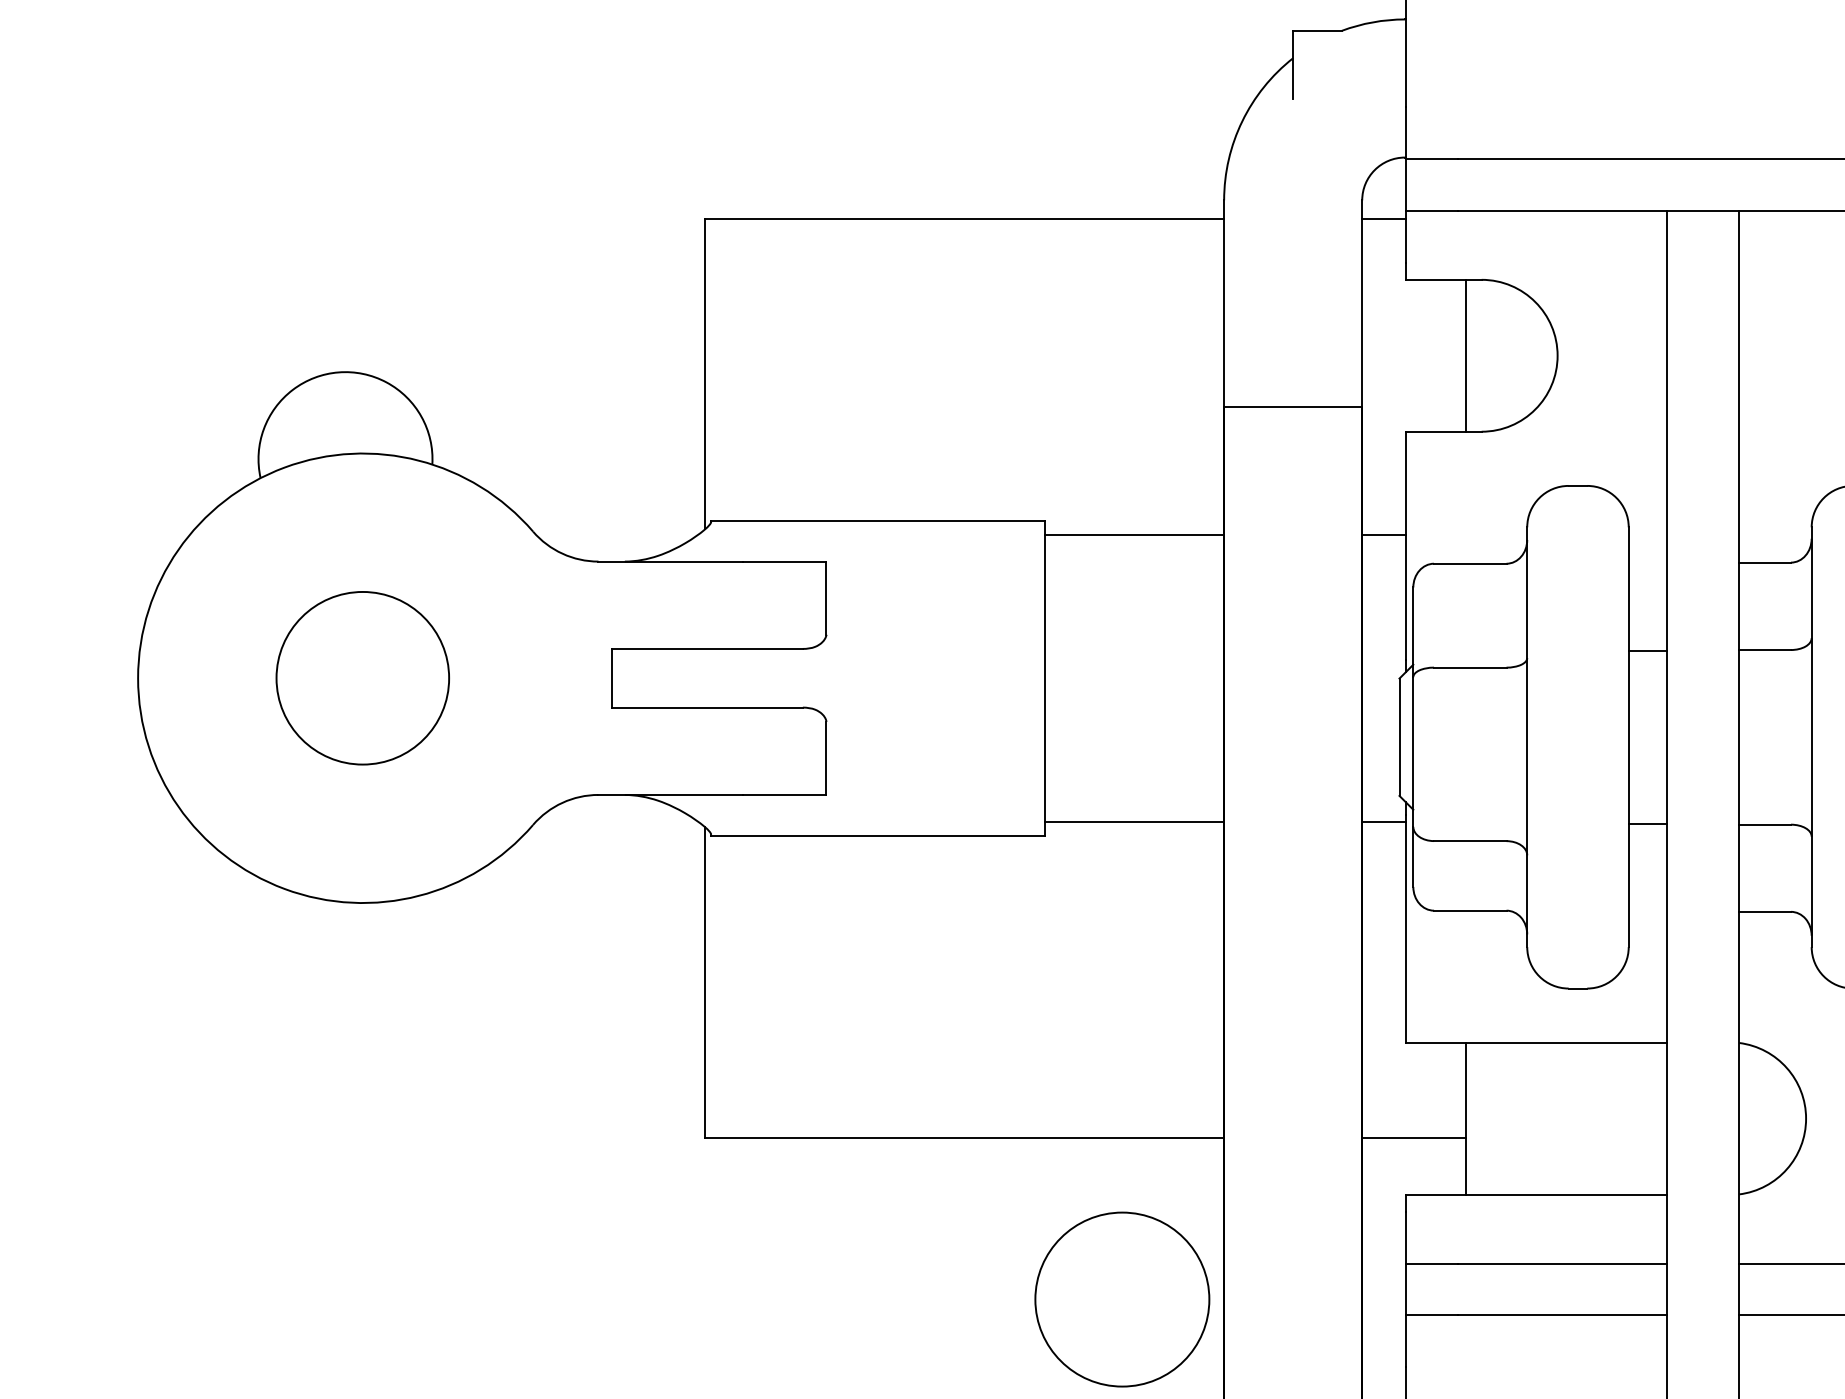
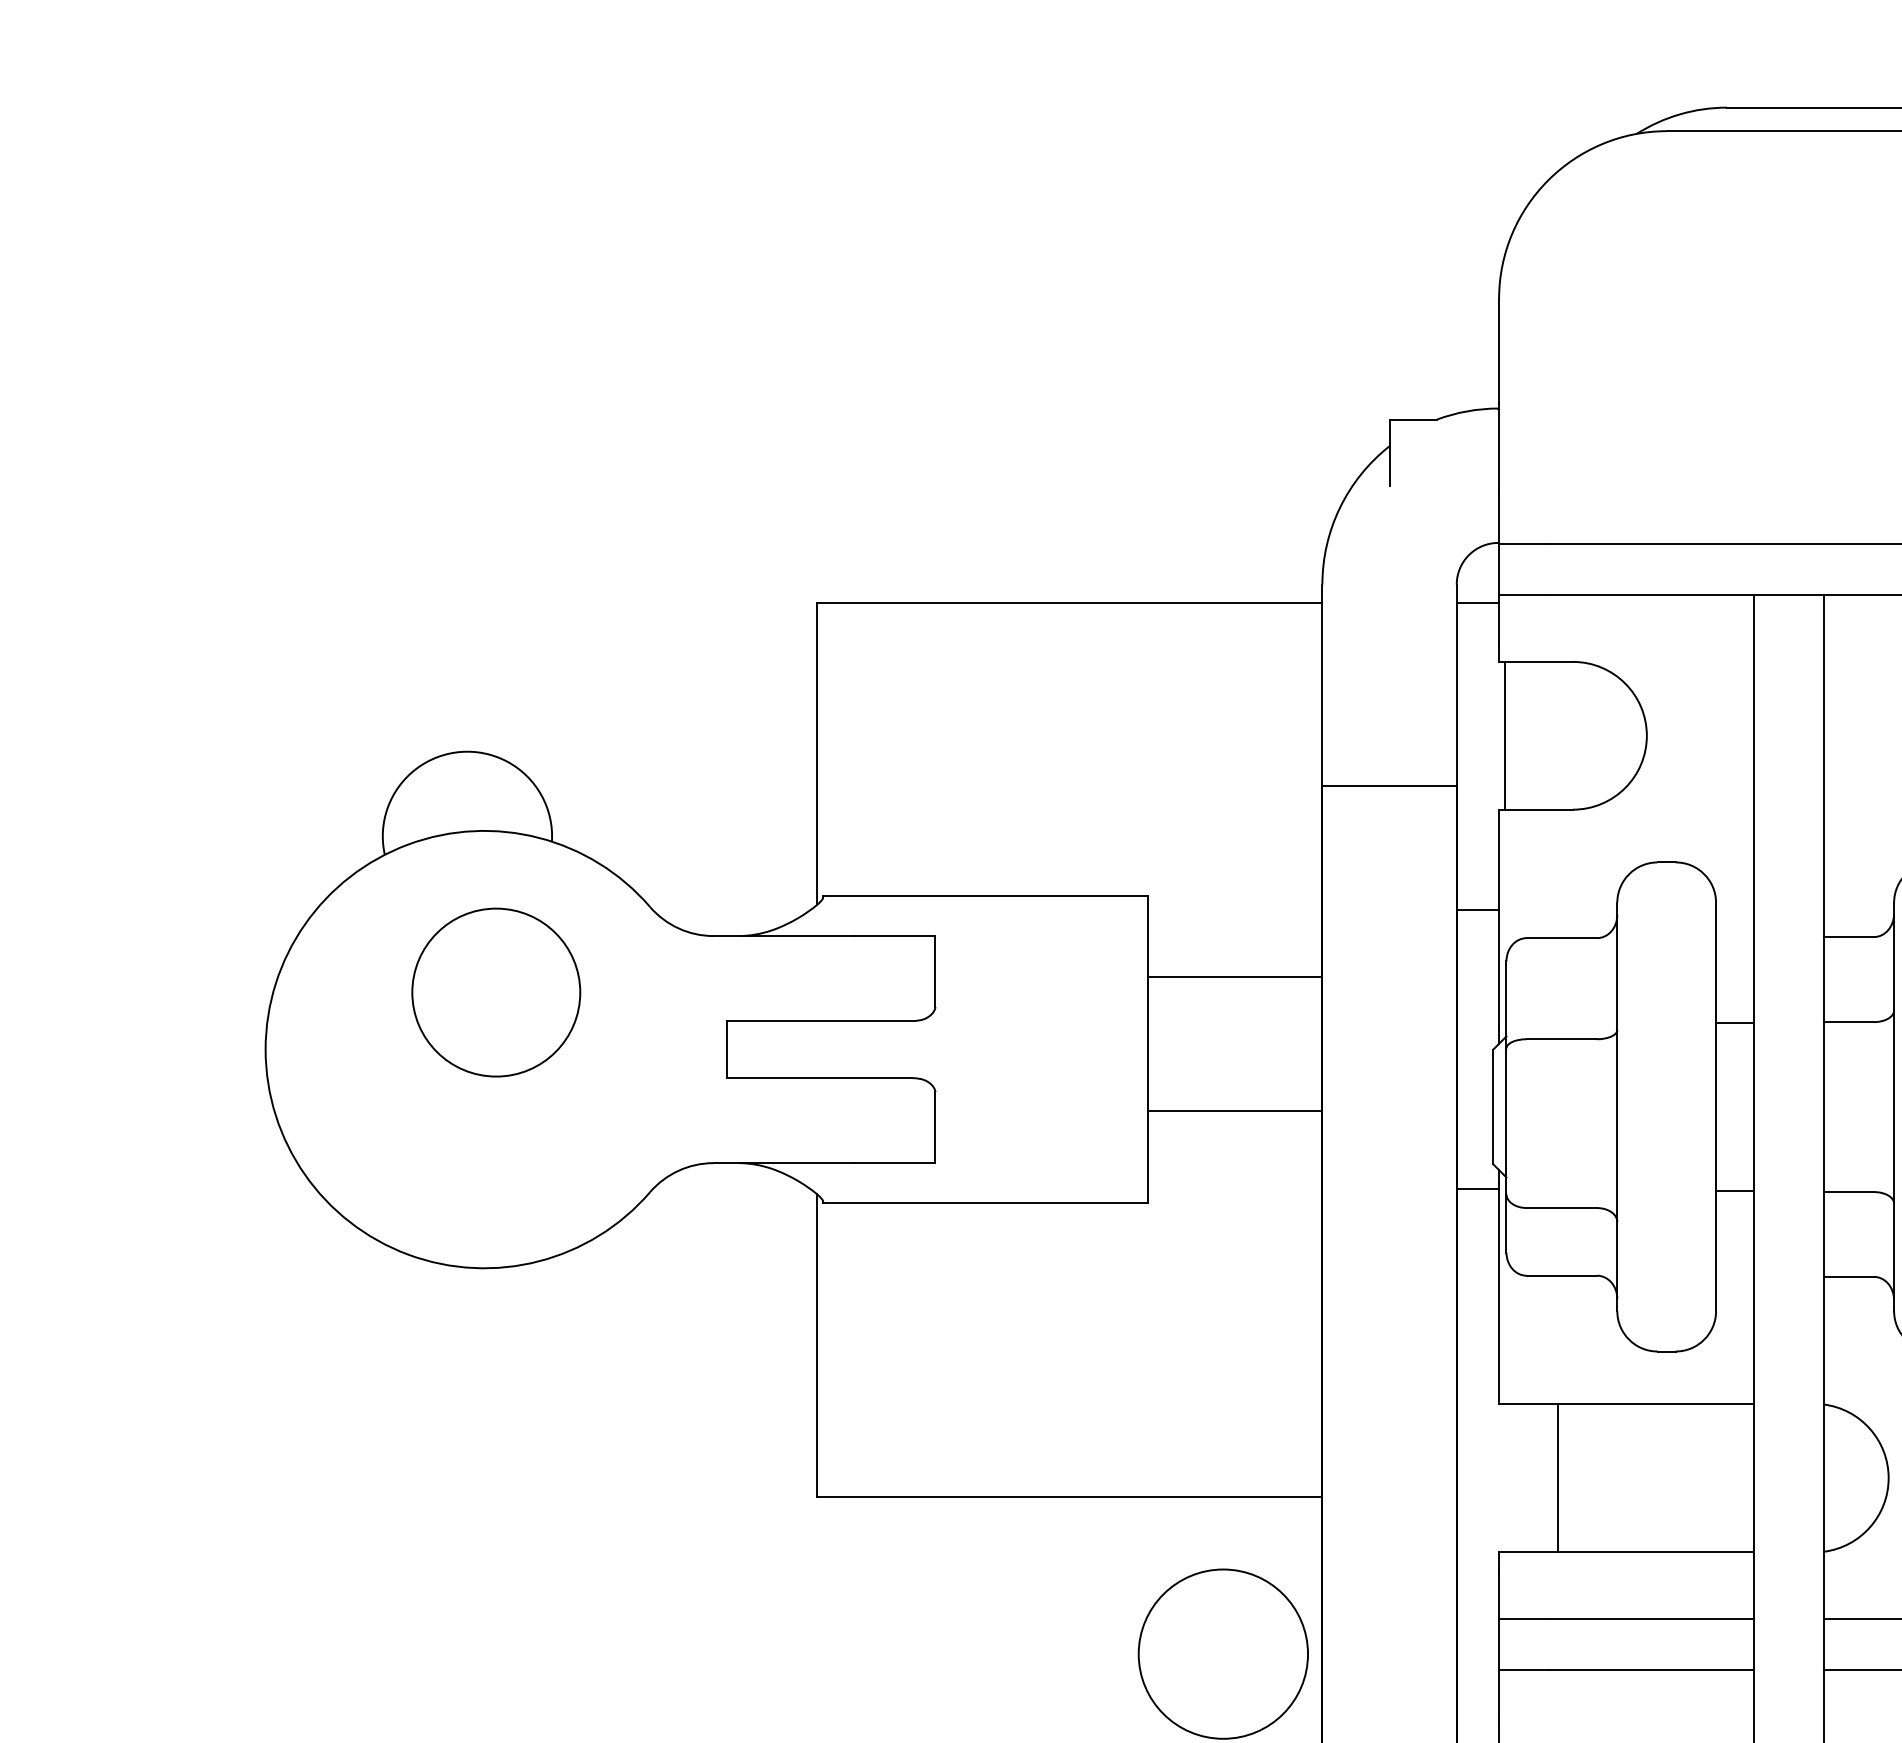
line: (1465, 355) -> (1504, 735), moved
line: (1133, 535) -> (1234, 977), moved
circle: (363, 678) -> (496, 992), moved
line: (1133, 822) -> (1234, 1111), moved
line: (1413, 1137) -> (1506, 1496), removed

